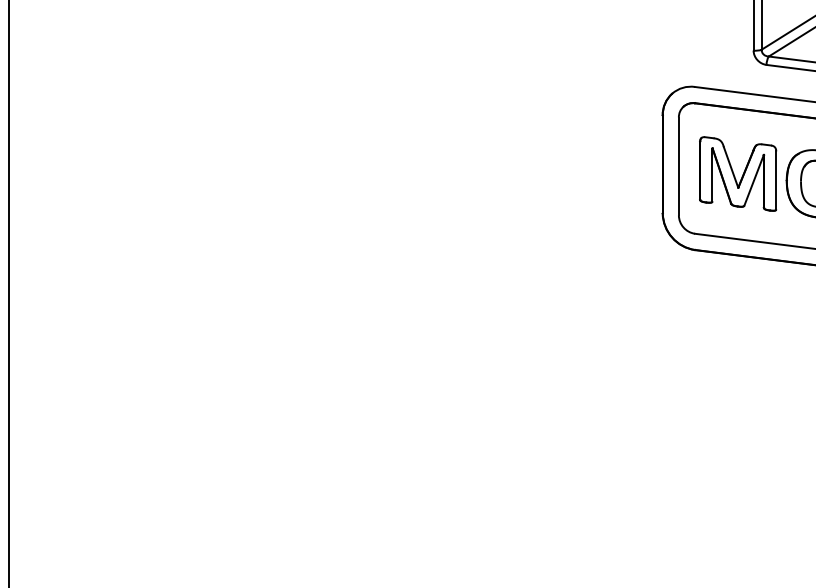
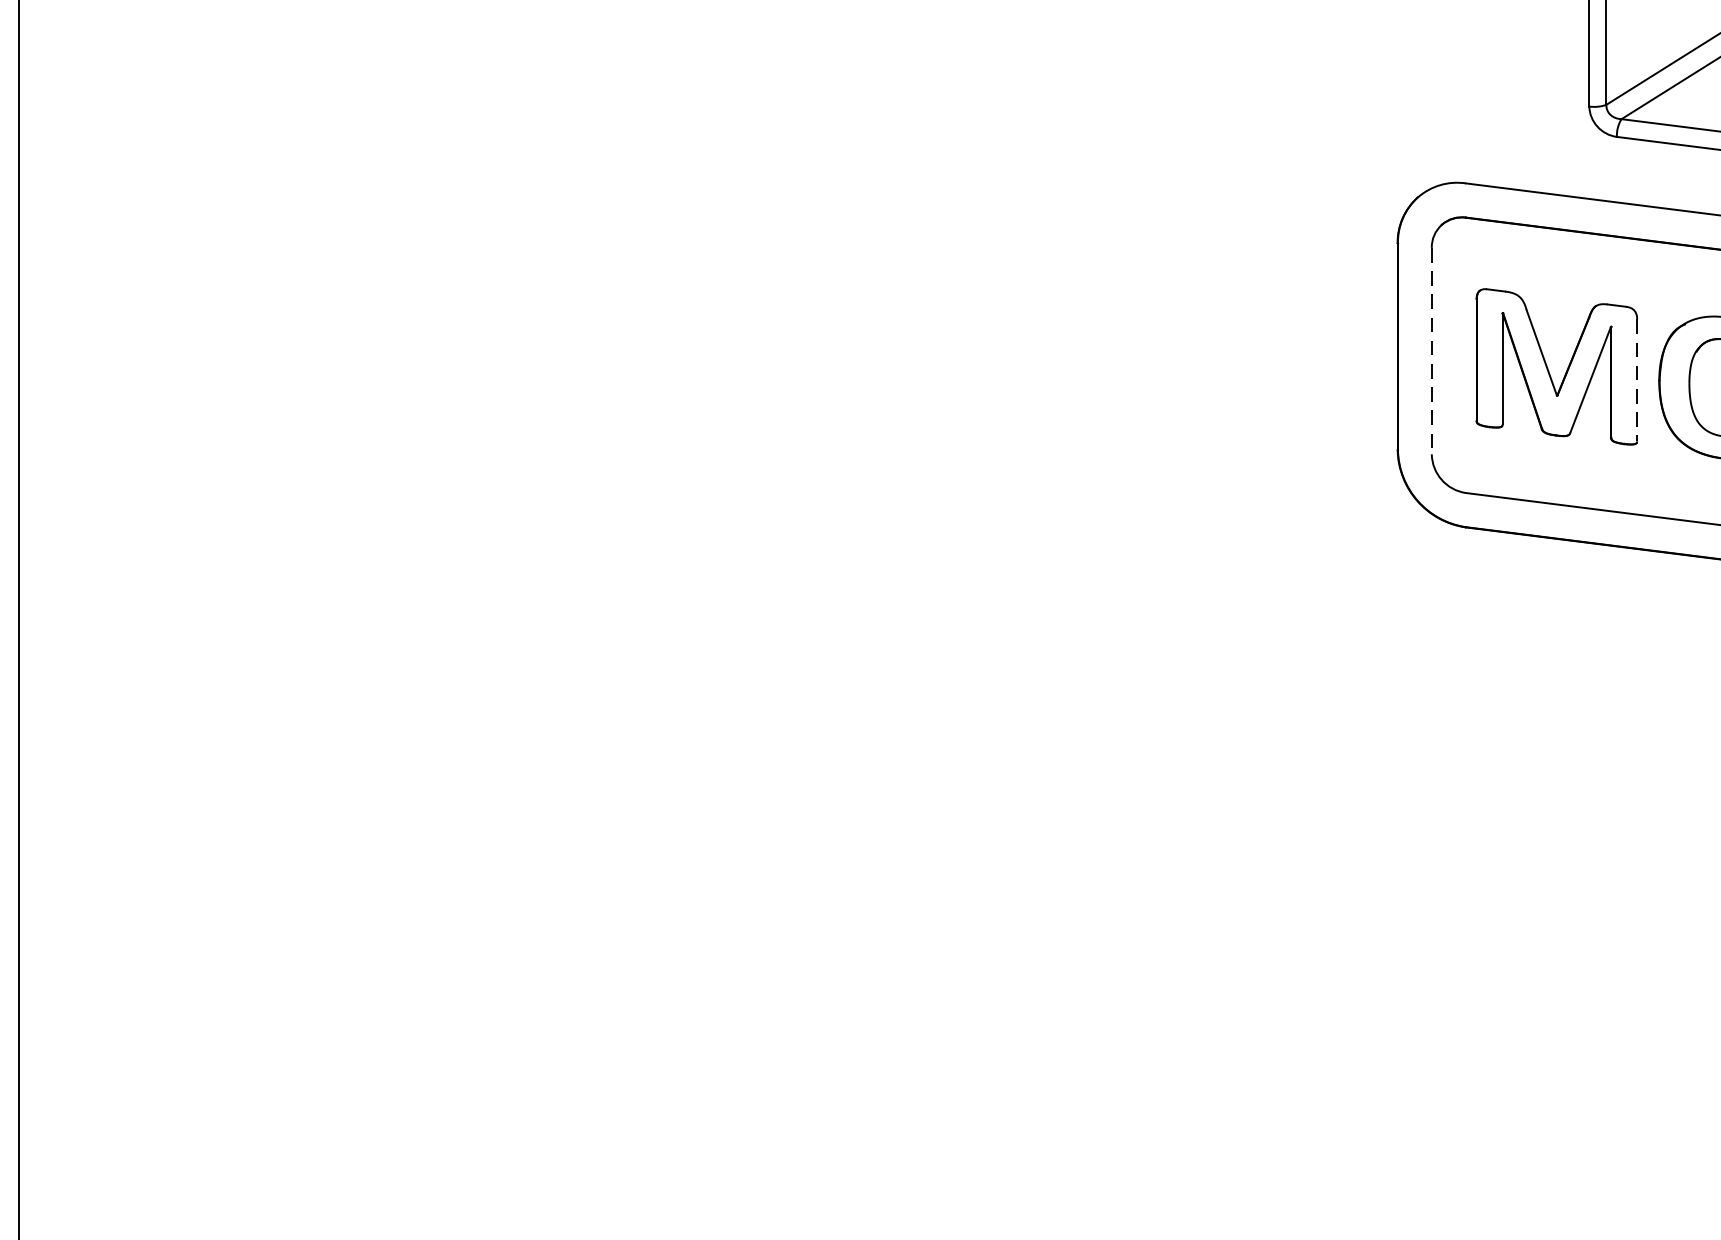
line: (678, 166) -> (1431, 351), solid -> dashed
line: (776, 180) -> (1637, 380), solid -> dashed

